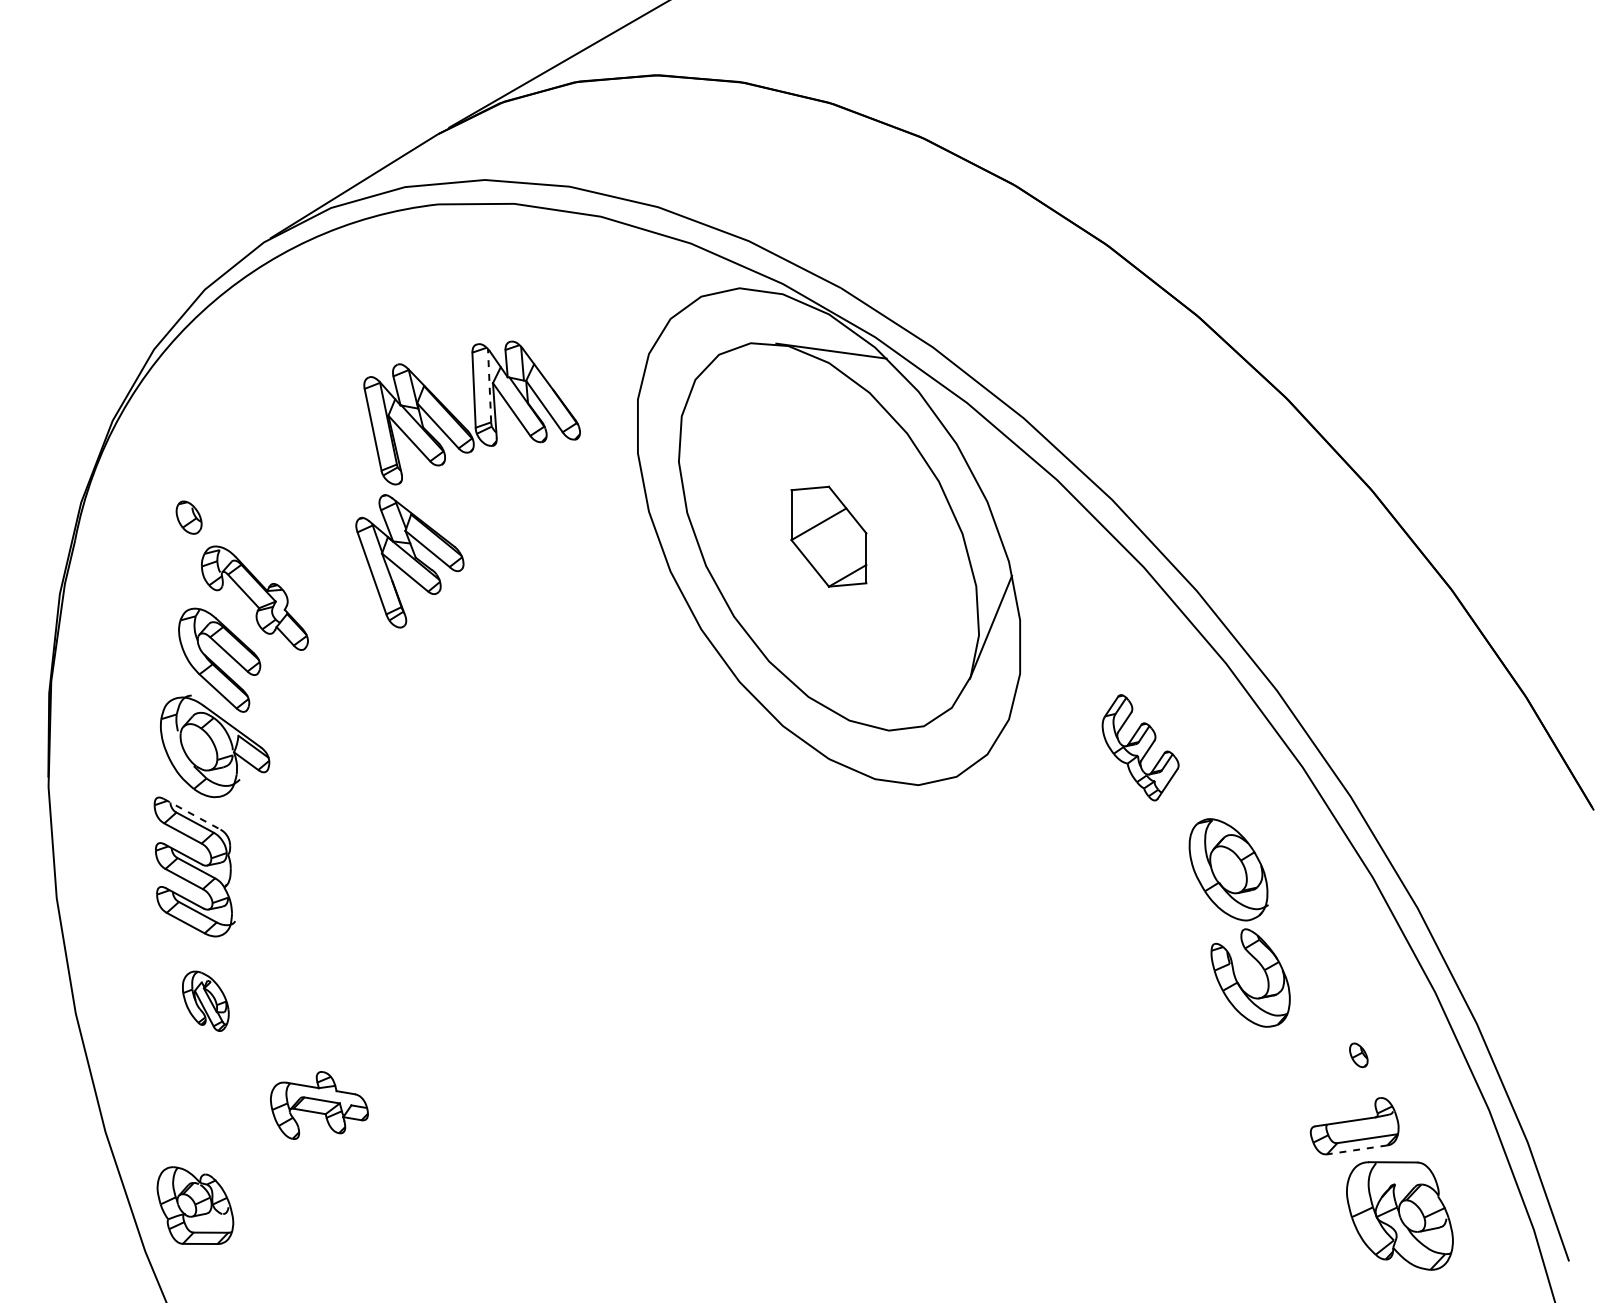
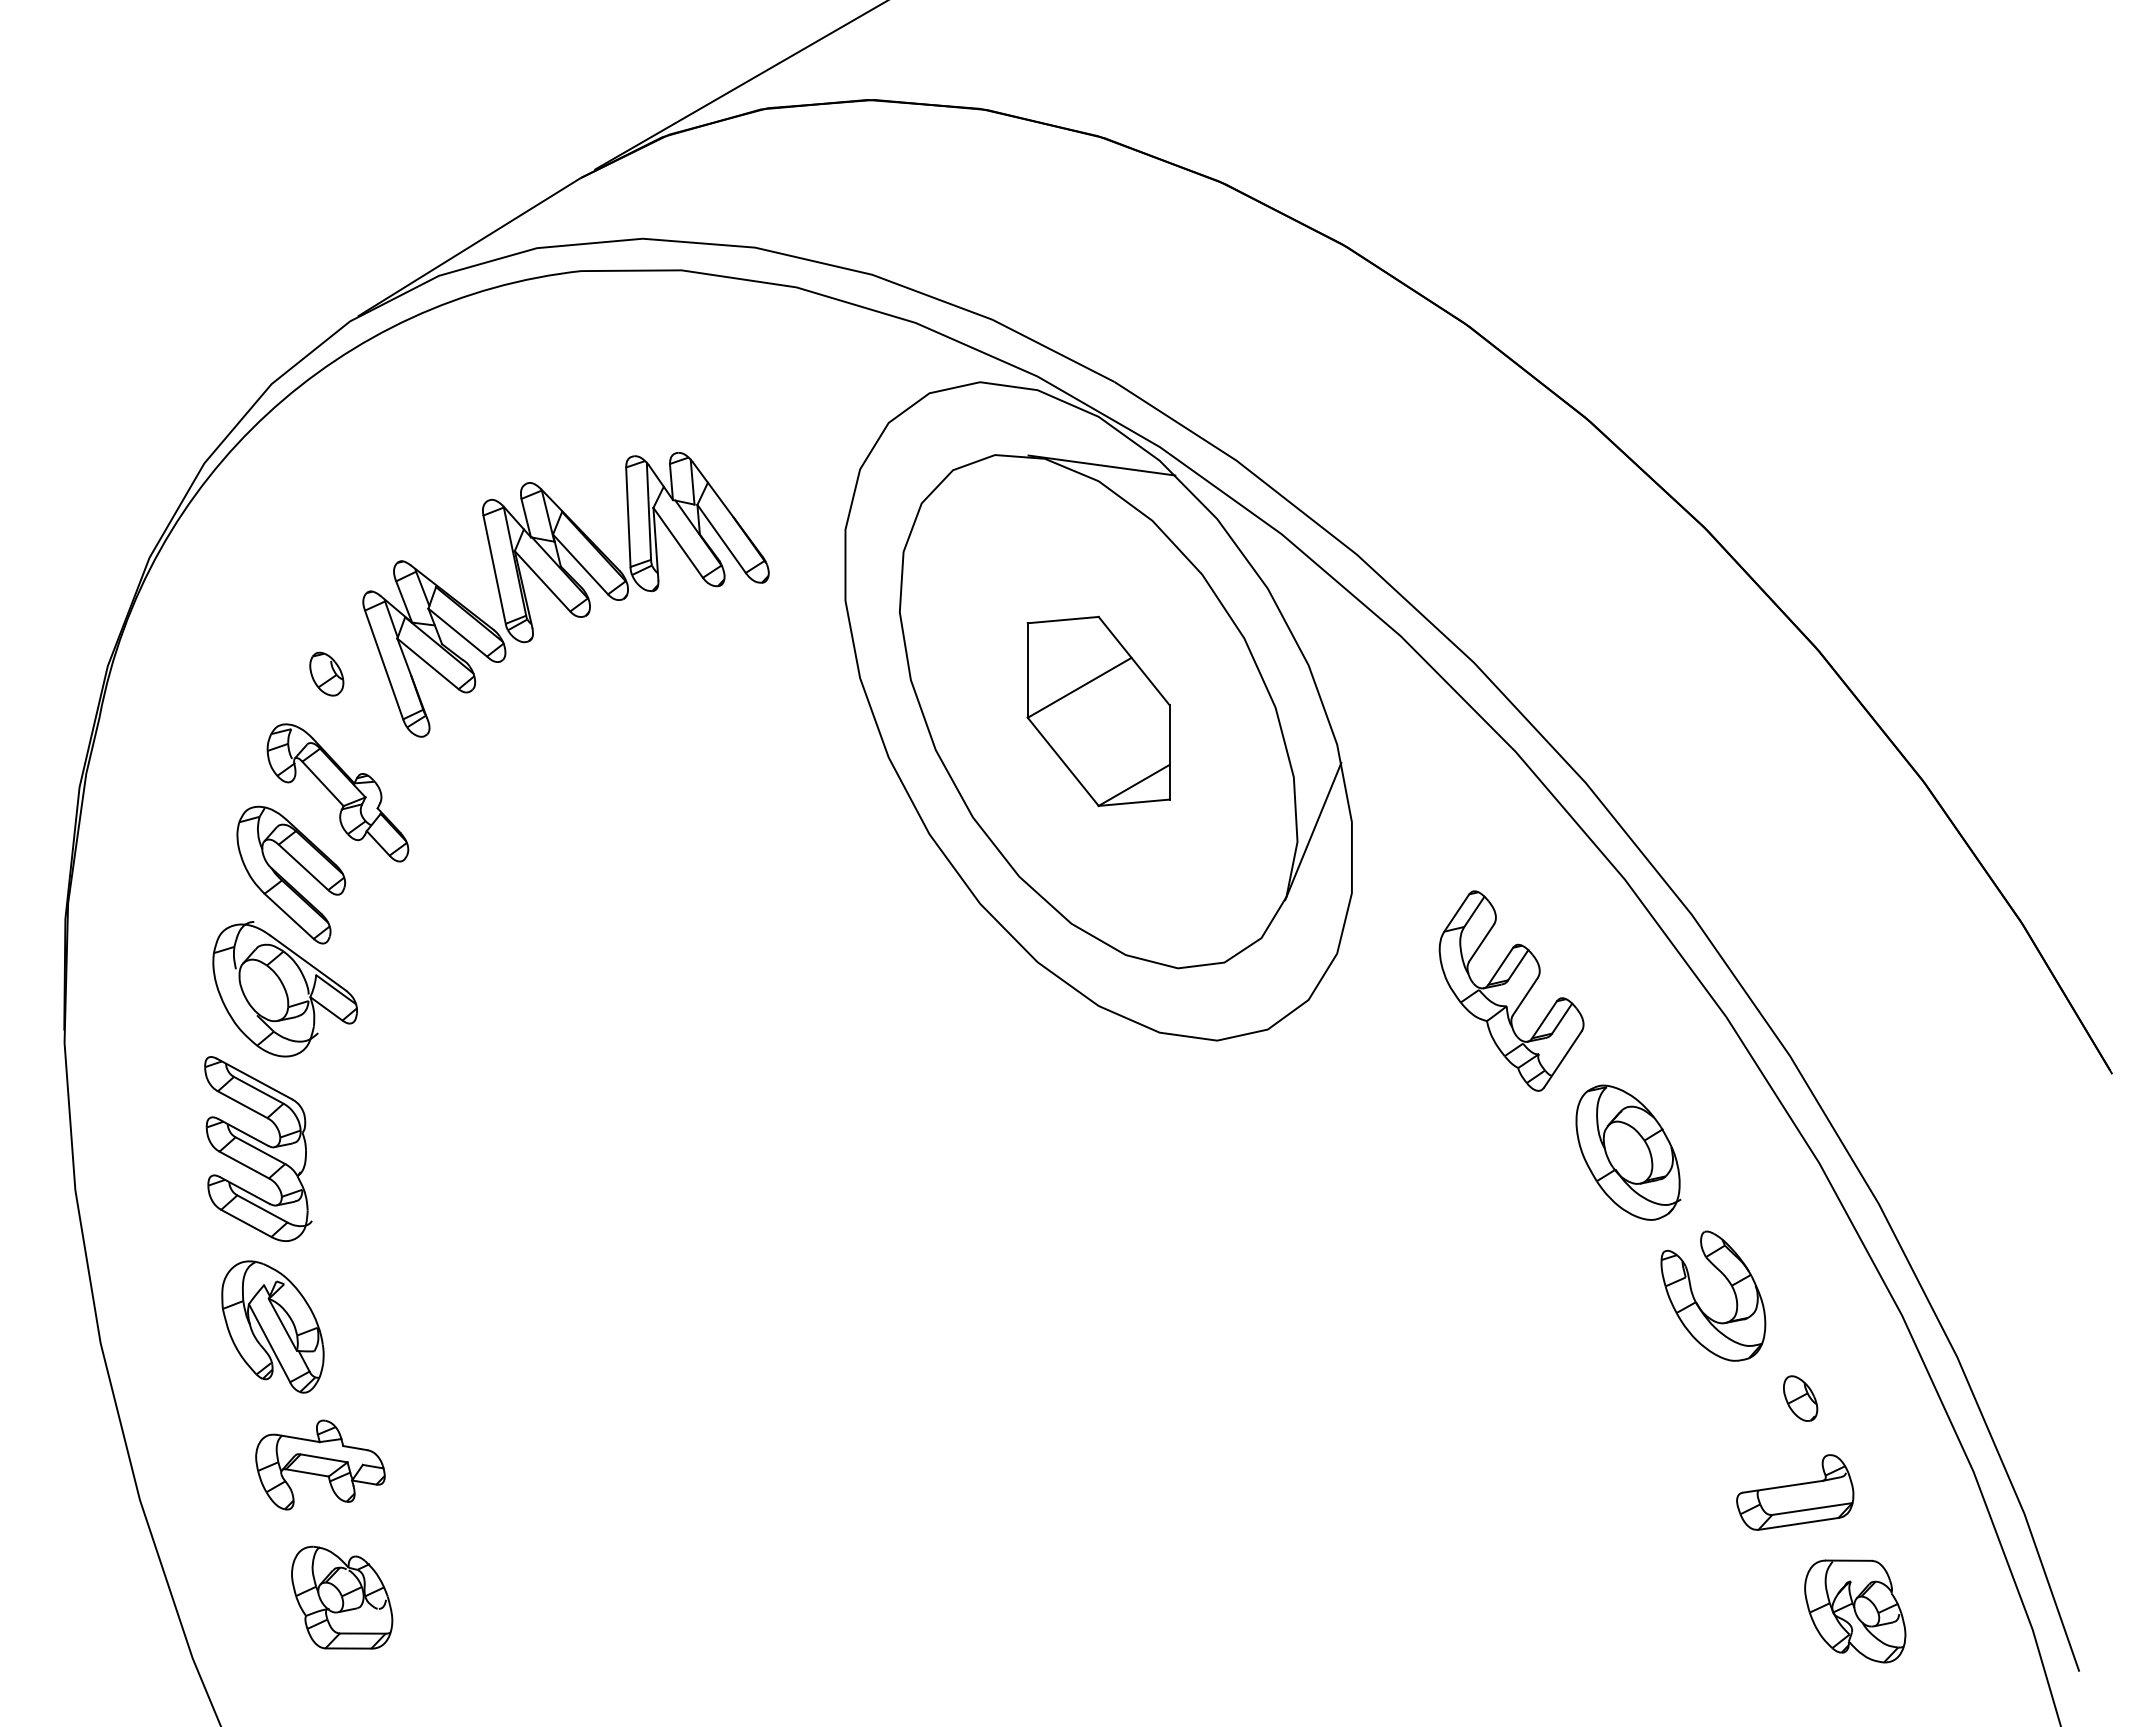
line: (489, 385) -> (648, 511), dashed -> solid
part: (188, 517) -> (326, 673), moved
part: (828, 536) -> (1098, 711), size x1.43
part: (410, 560) -> (434, 648), moved
part: (1140, 747) -> (1511, 990), size x1.43
line: (191, 814) -> (254, 1079), dashed -> solid
part: (1240, 985) -> (1699, 1305), moved
part: (205, 1000) -> (272, 1326), size x1.67
part: (1358, 1055) -> (1800, 1398), size x1.43
part: (319, 1105) -> (320, 1464), moved
line: (1356, 1149) -> (1797, 1523), dashed -> solid
part: (195, 1205) -> (342, 1597), moved
part: (1400, 1216) -> (1855, 1611), size x0.71

